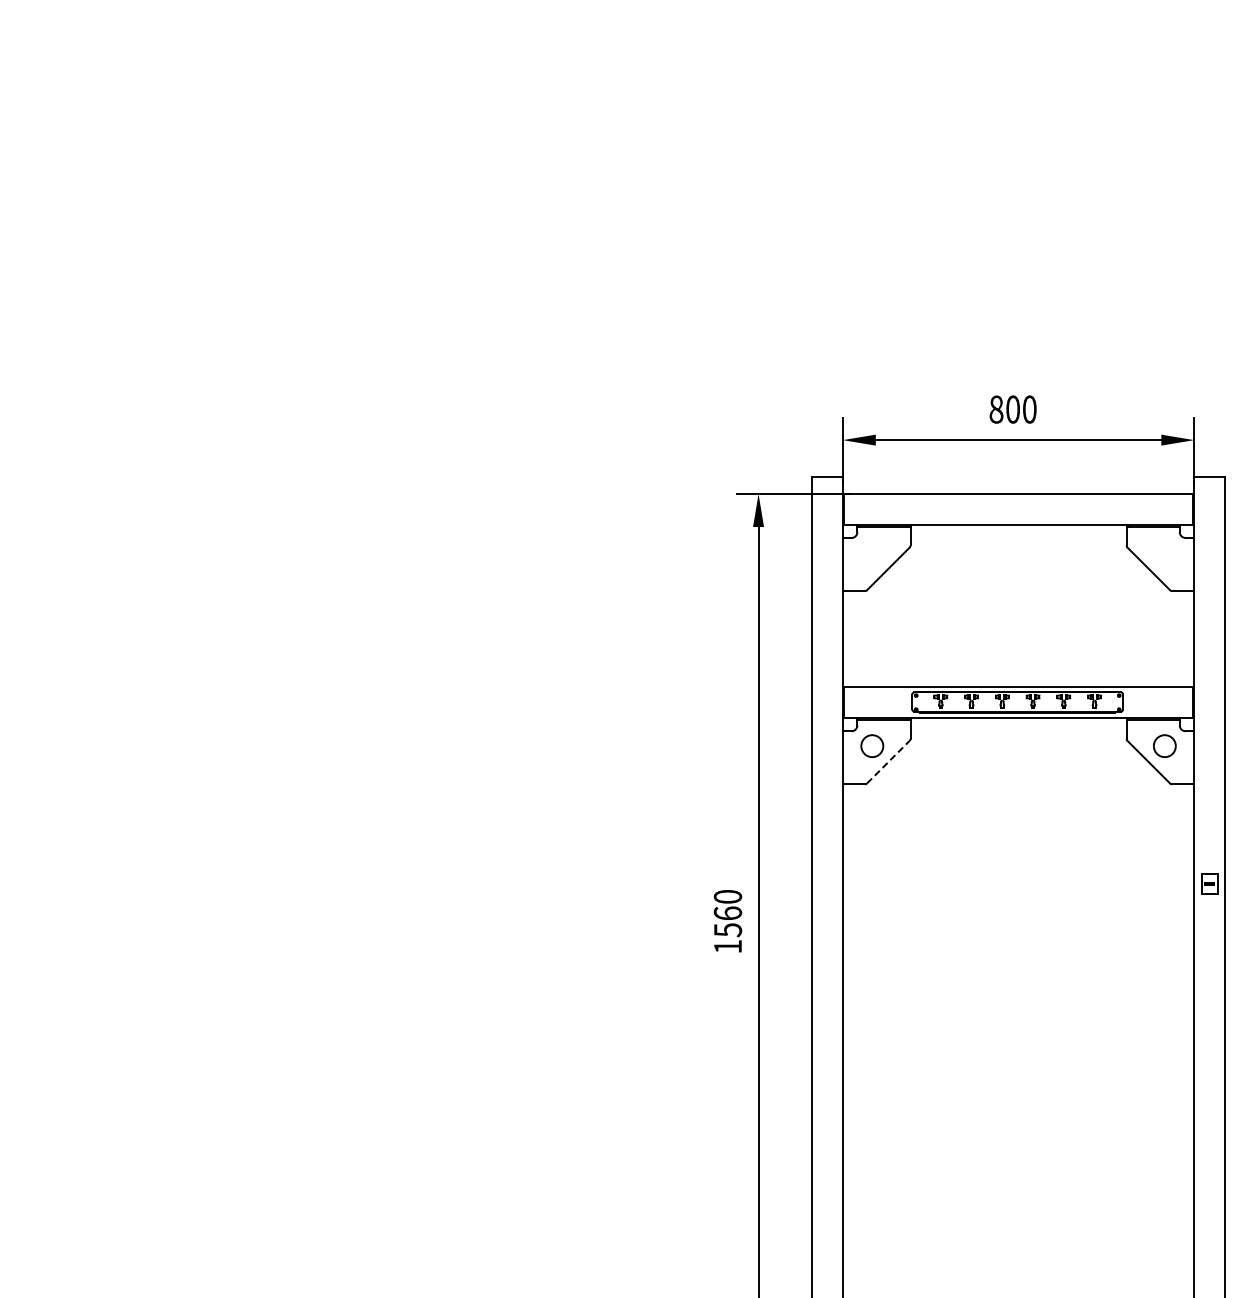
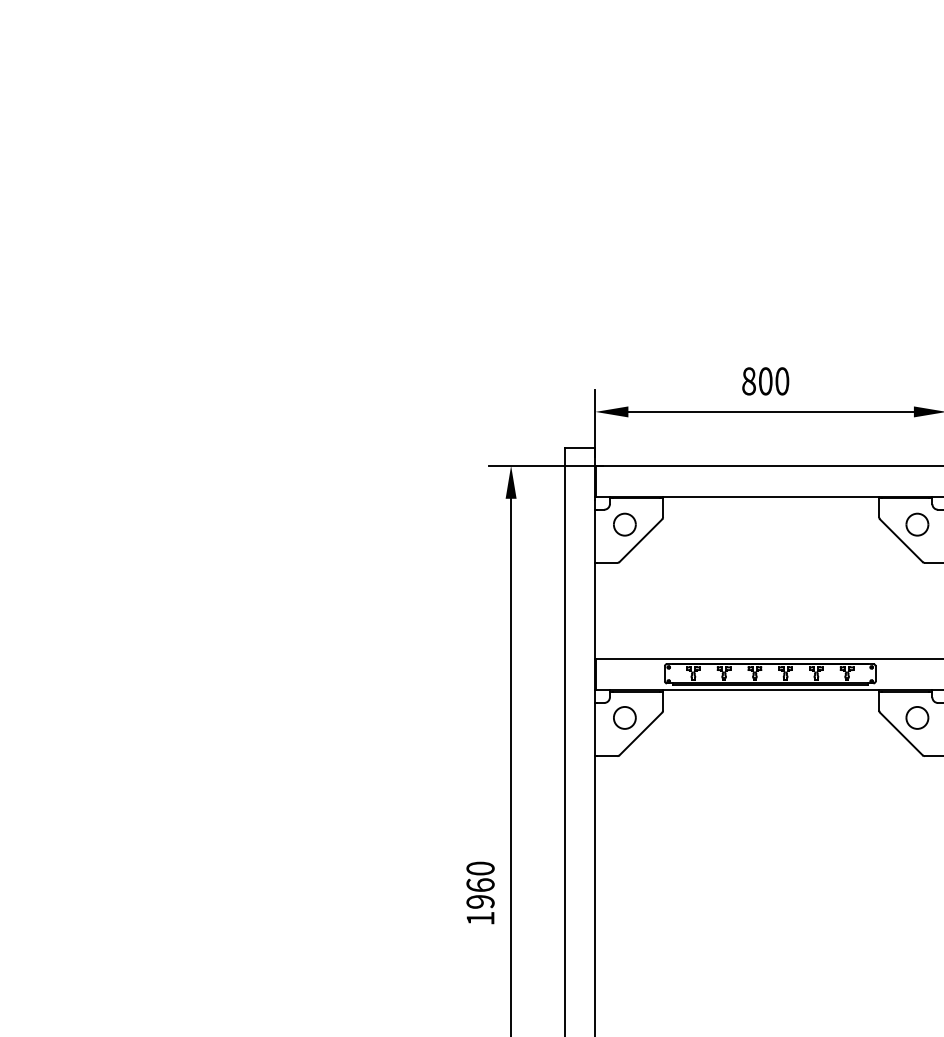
part: (872, 552) -> (625, 524), added
part: (1164, 552) -> (917, 524), added
line: (888, 761) -> (641, 733), dashed -> solid
text: (727, 930) -> (480, 902), 1560 -> 1960

